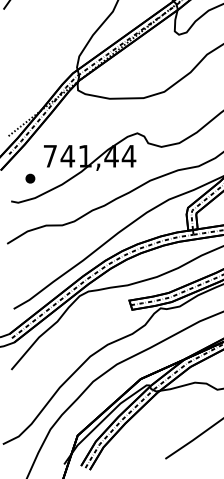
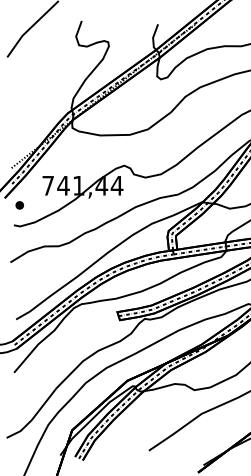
part: (30, 178) -> (19, 205), moved

